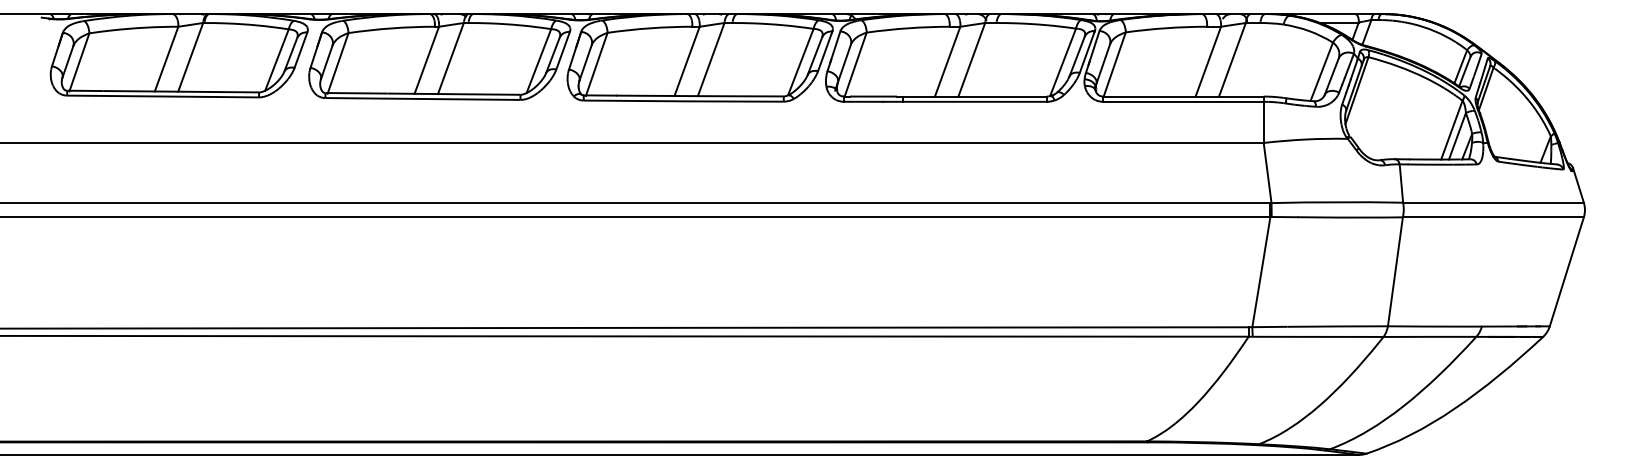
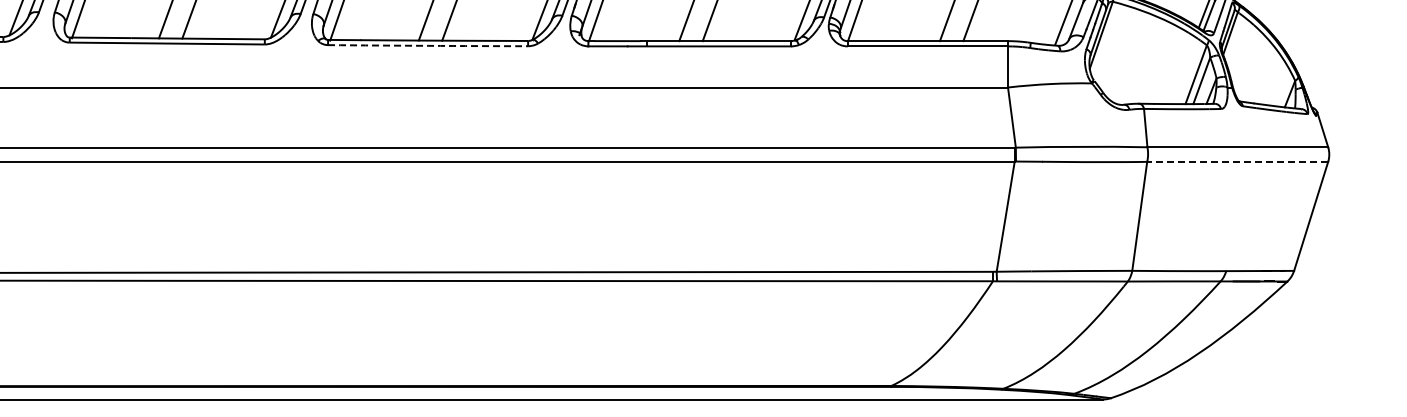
arc: (683, 101) -> (427, 46), solid -> dashed
line: (1492, 217) -> (1236, 162), solid -> dashed

